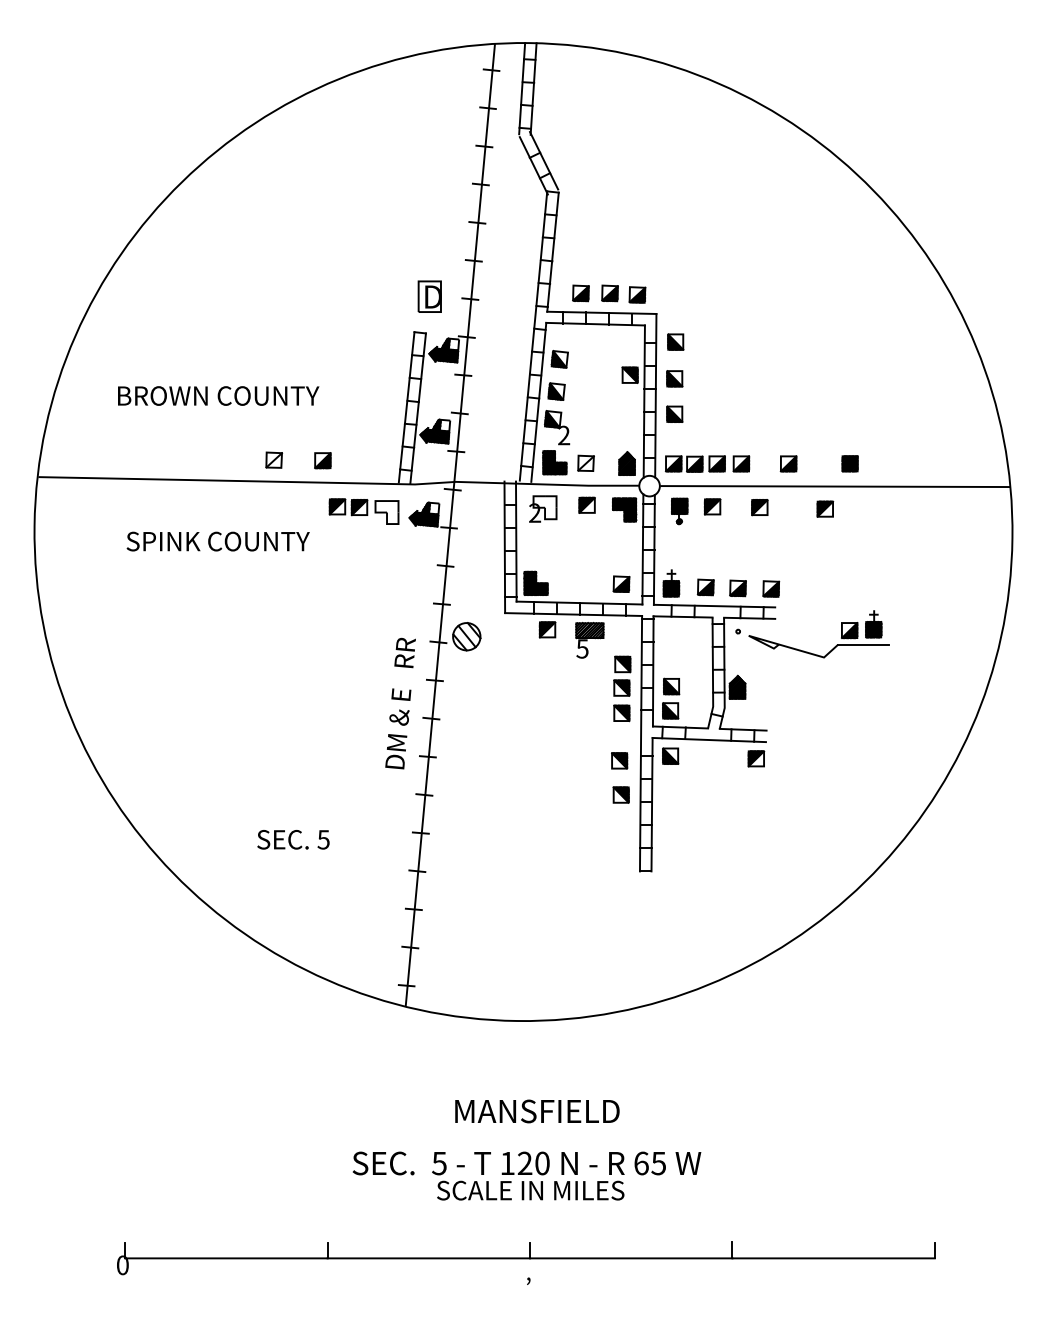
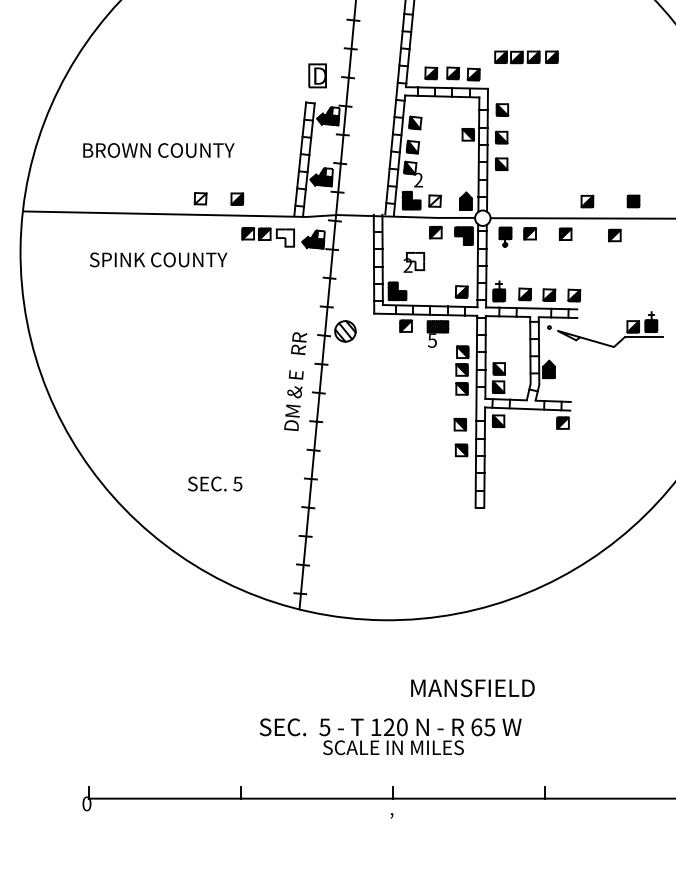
part: (707, 463) -> (526, 56), moved
part: (543, 508) -> (414, 262), moved
text: (537, 1111) -> (472, 688), moved

